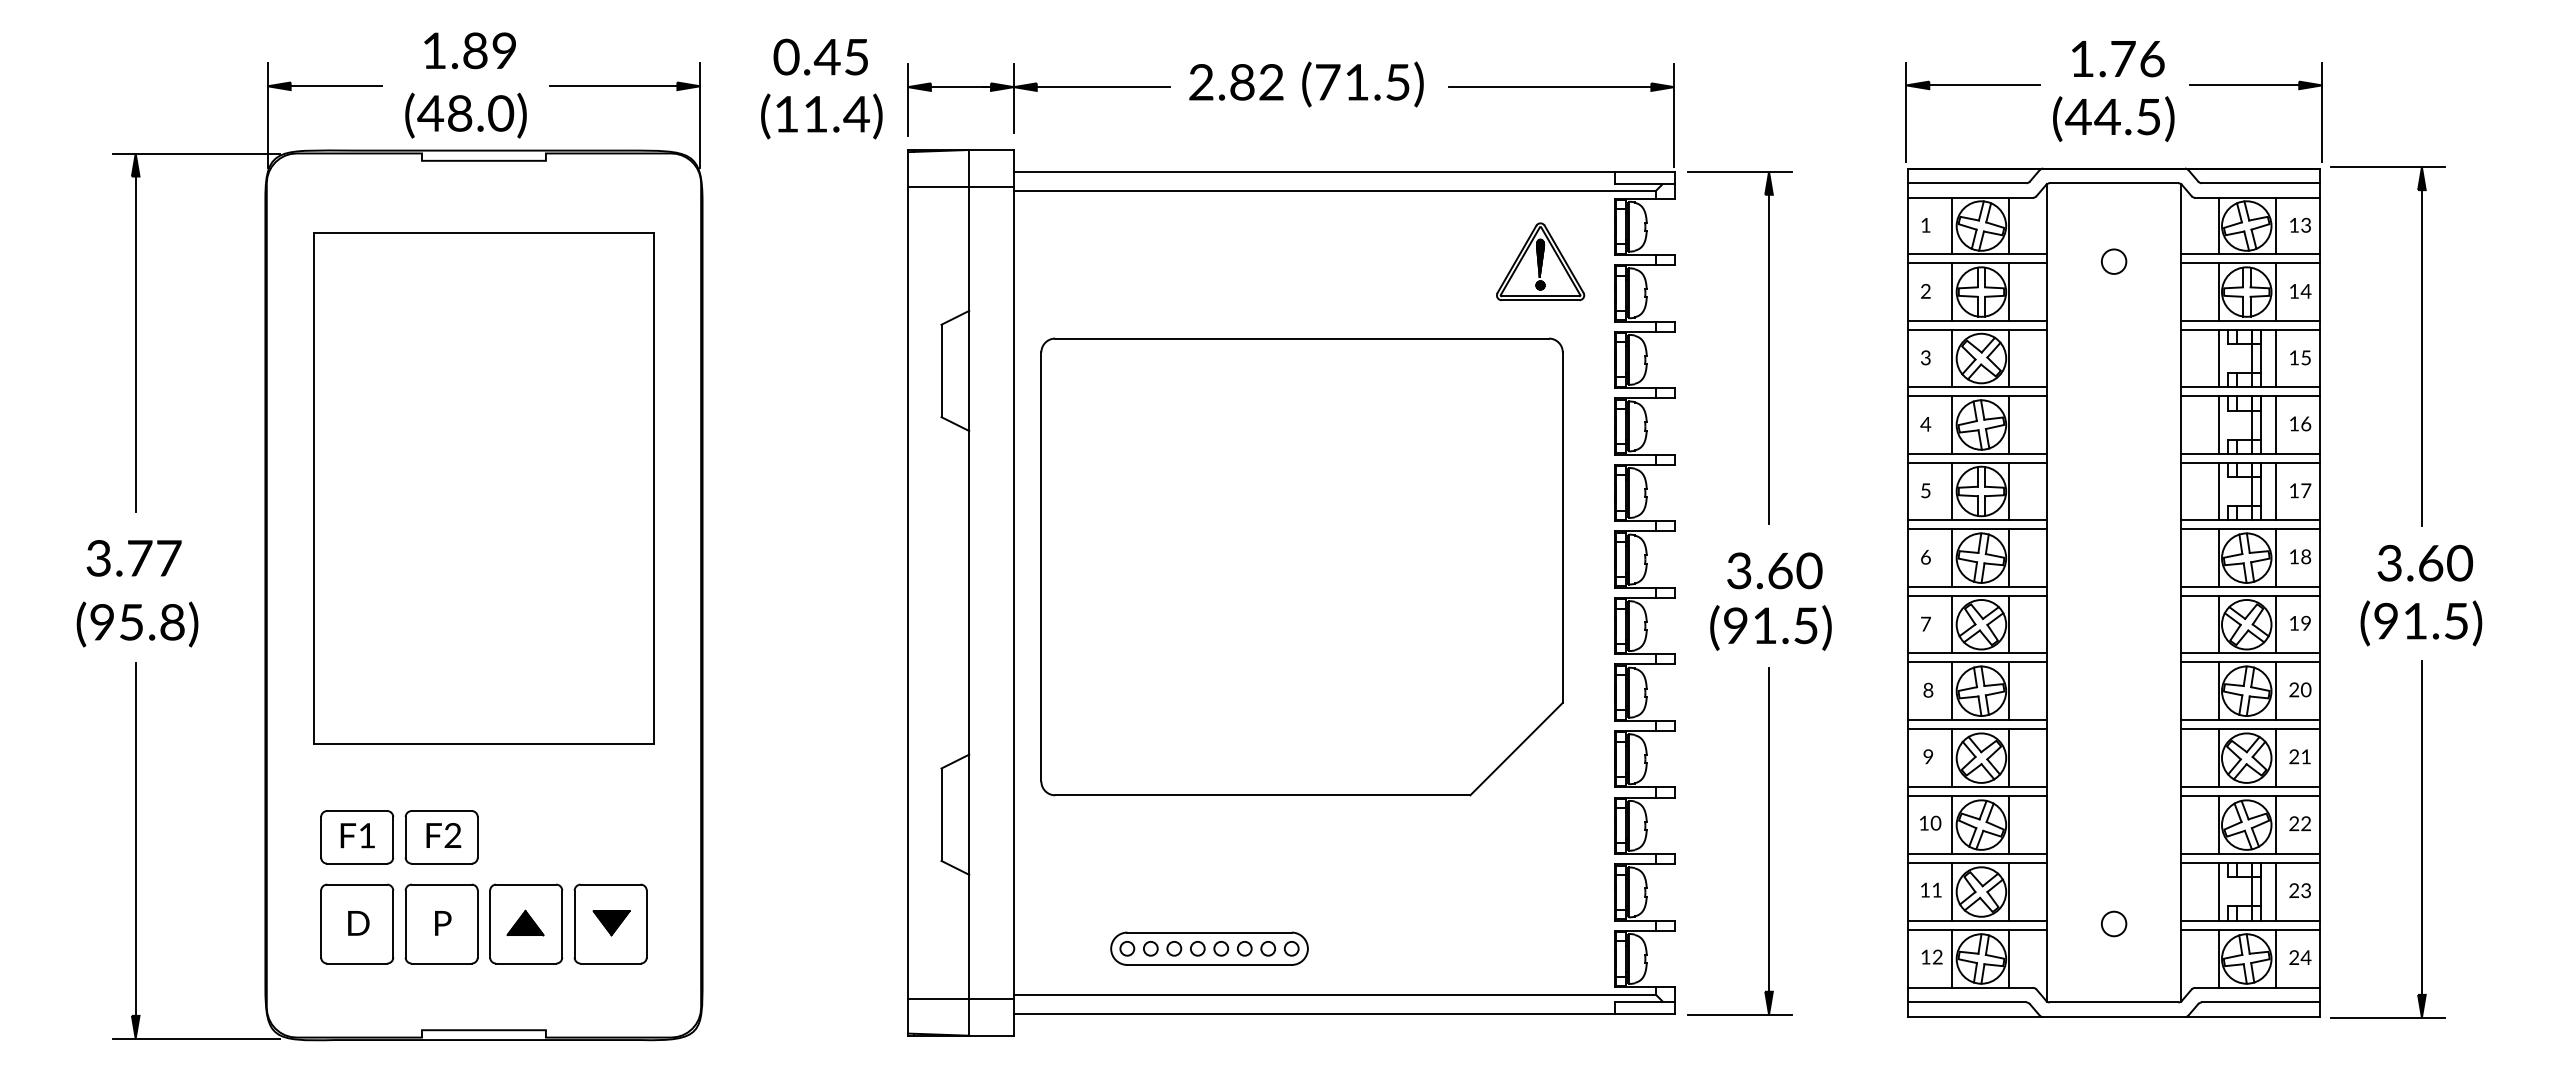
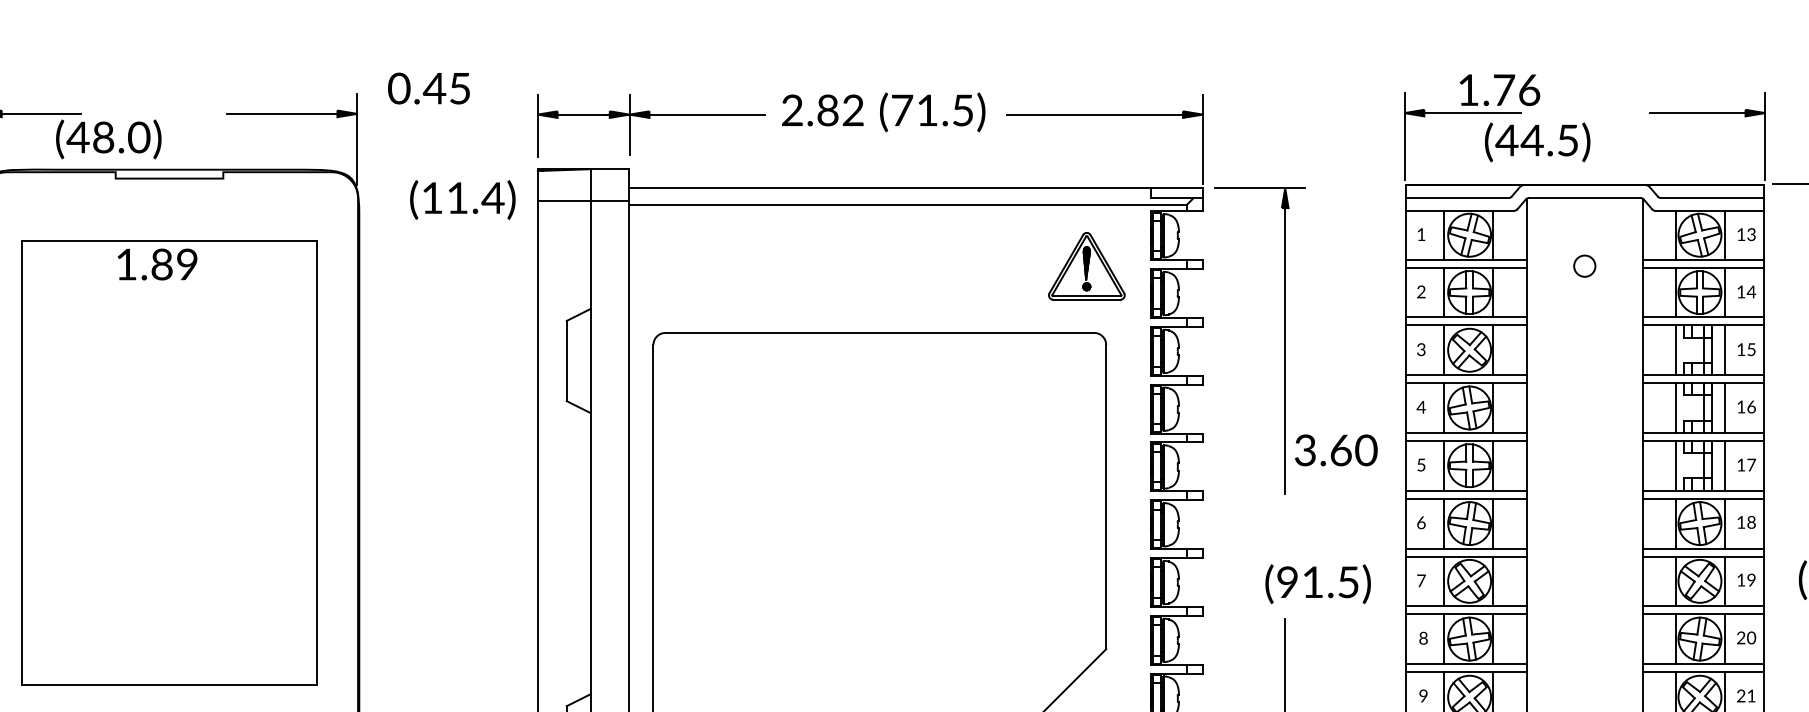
text: (469, 50) -> (156, 264), moved
text: (820, 56) -> (428, 88), moved
text: (2118, 59) -> (1500, 90), moved
text: (465, 115) -> (108, 139), moved
text: (821, 116) -> (462, 200), moved
text: (2113, 118) -> (1537, 141), moved
text: (1774, 570) -> (1335, 450), moved
text: (1770, 627) -> (1317, 583), moved

